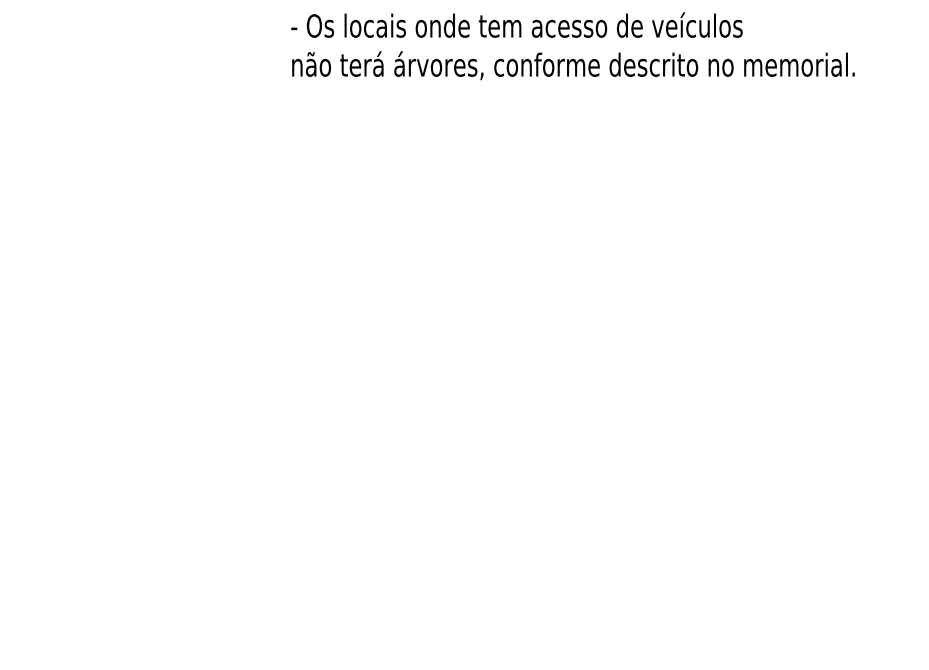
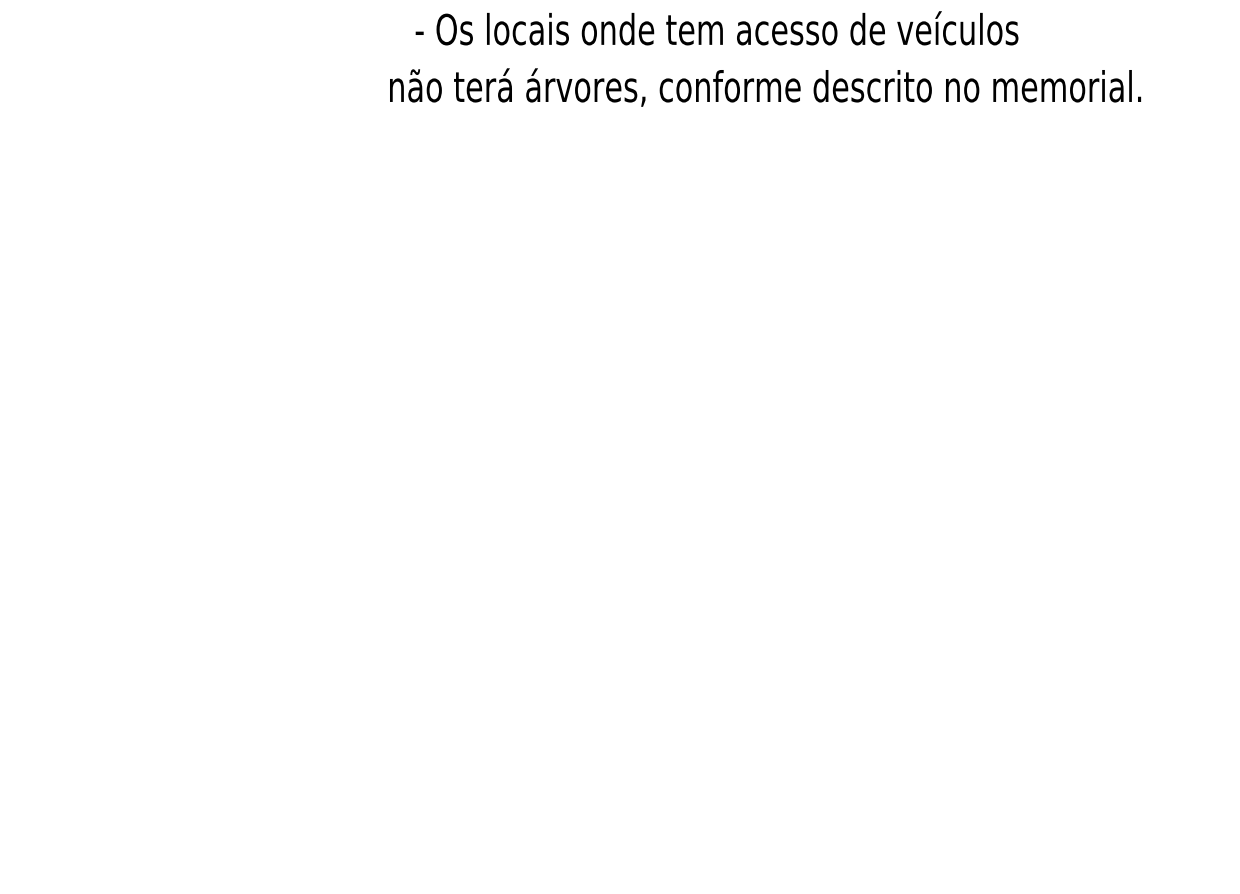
text: (516, 25) -> (716, 28), moved

